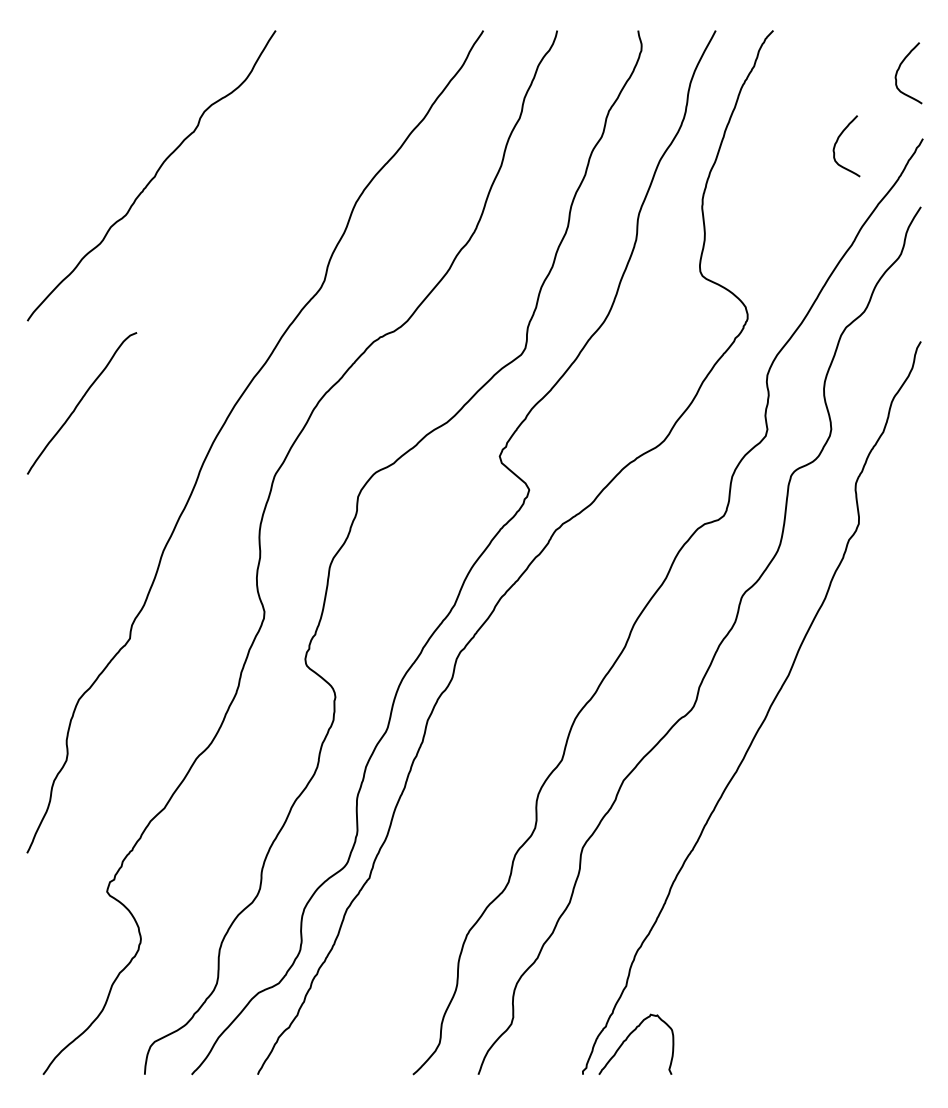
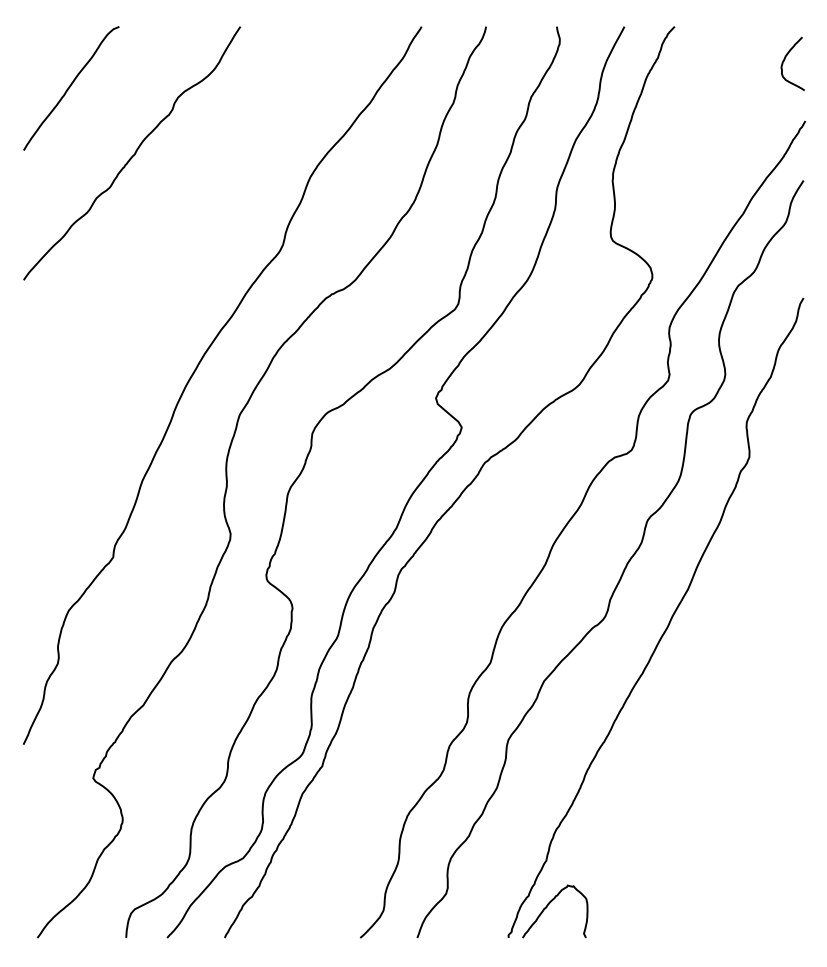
curve: (837, 142) -> (730, 124), removed
curve: (81, 401) -> (70, 86), moved

